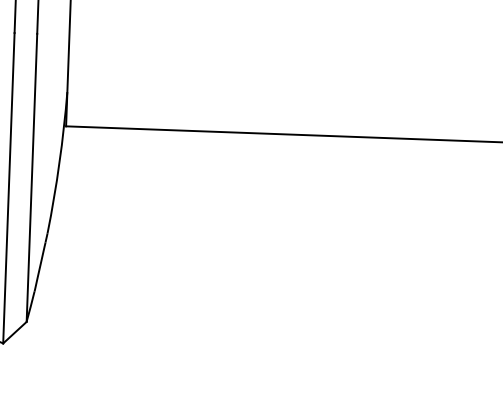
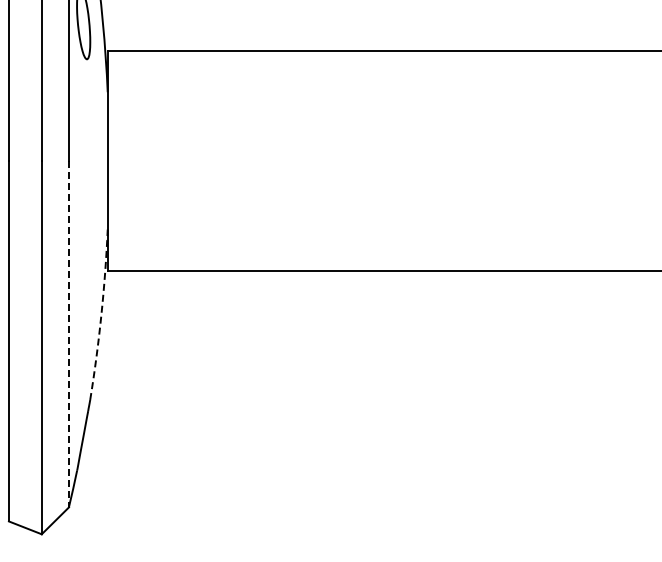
arc: (59, 163) -> (101, 315), solid -> dashed
line: (32, 178) -> (69, 334), solid -> dashed

